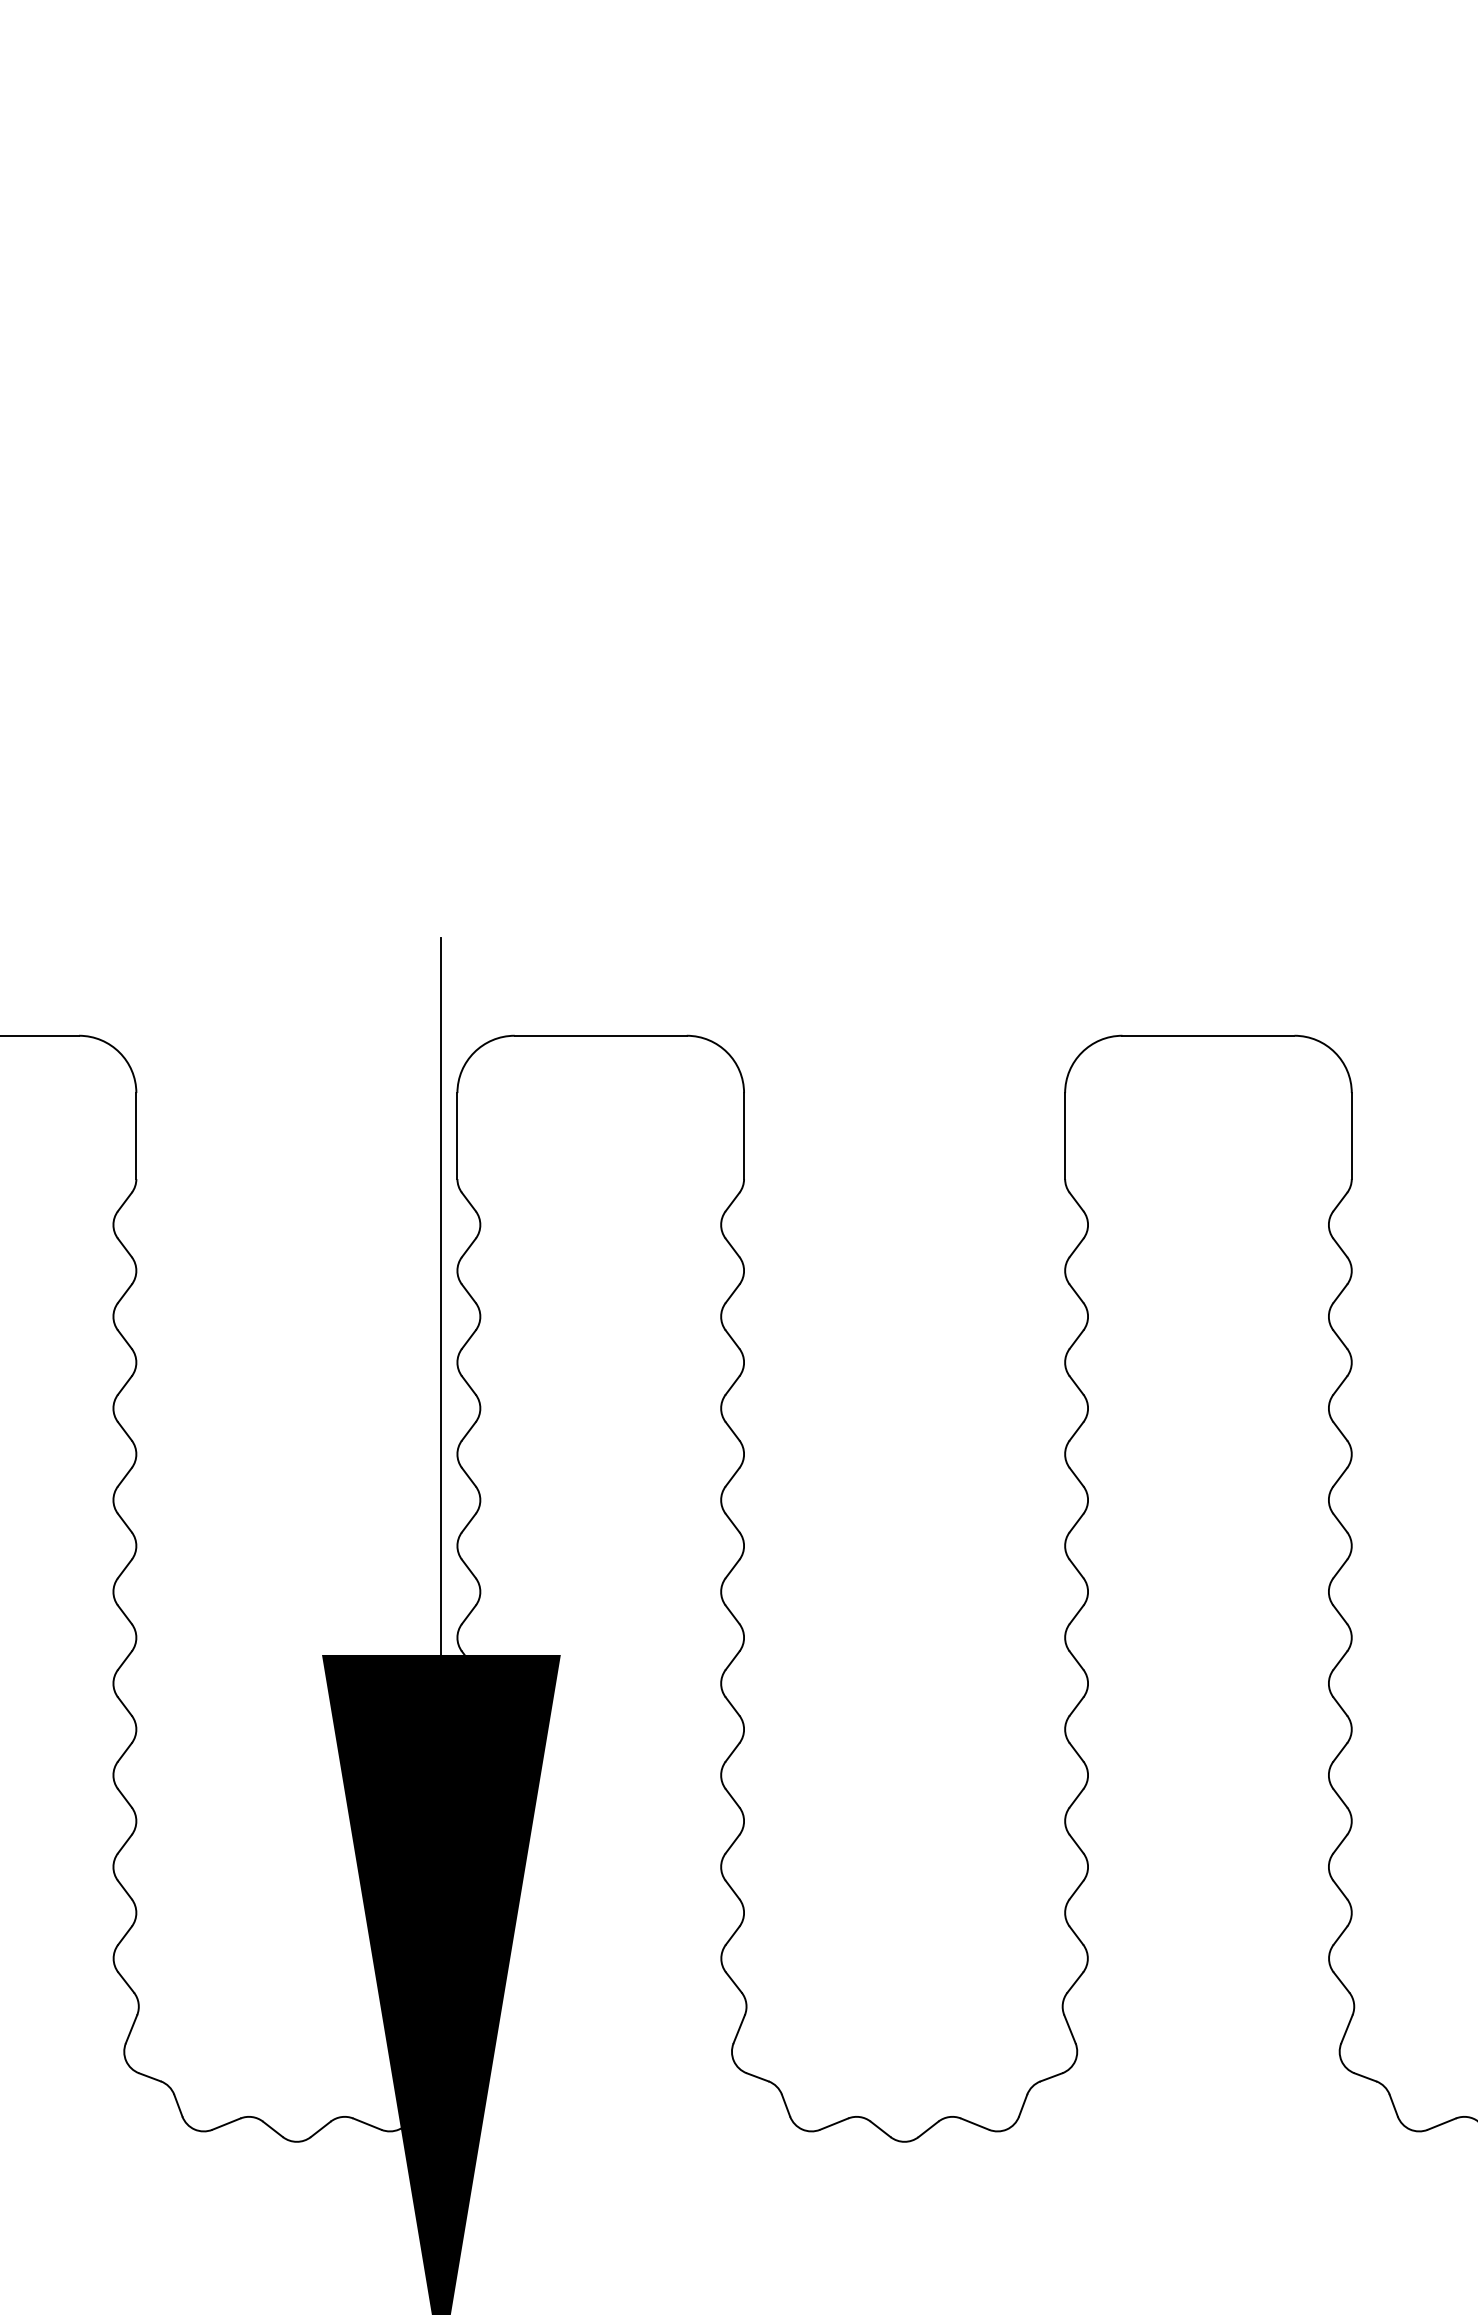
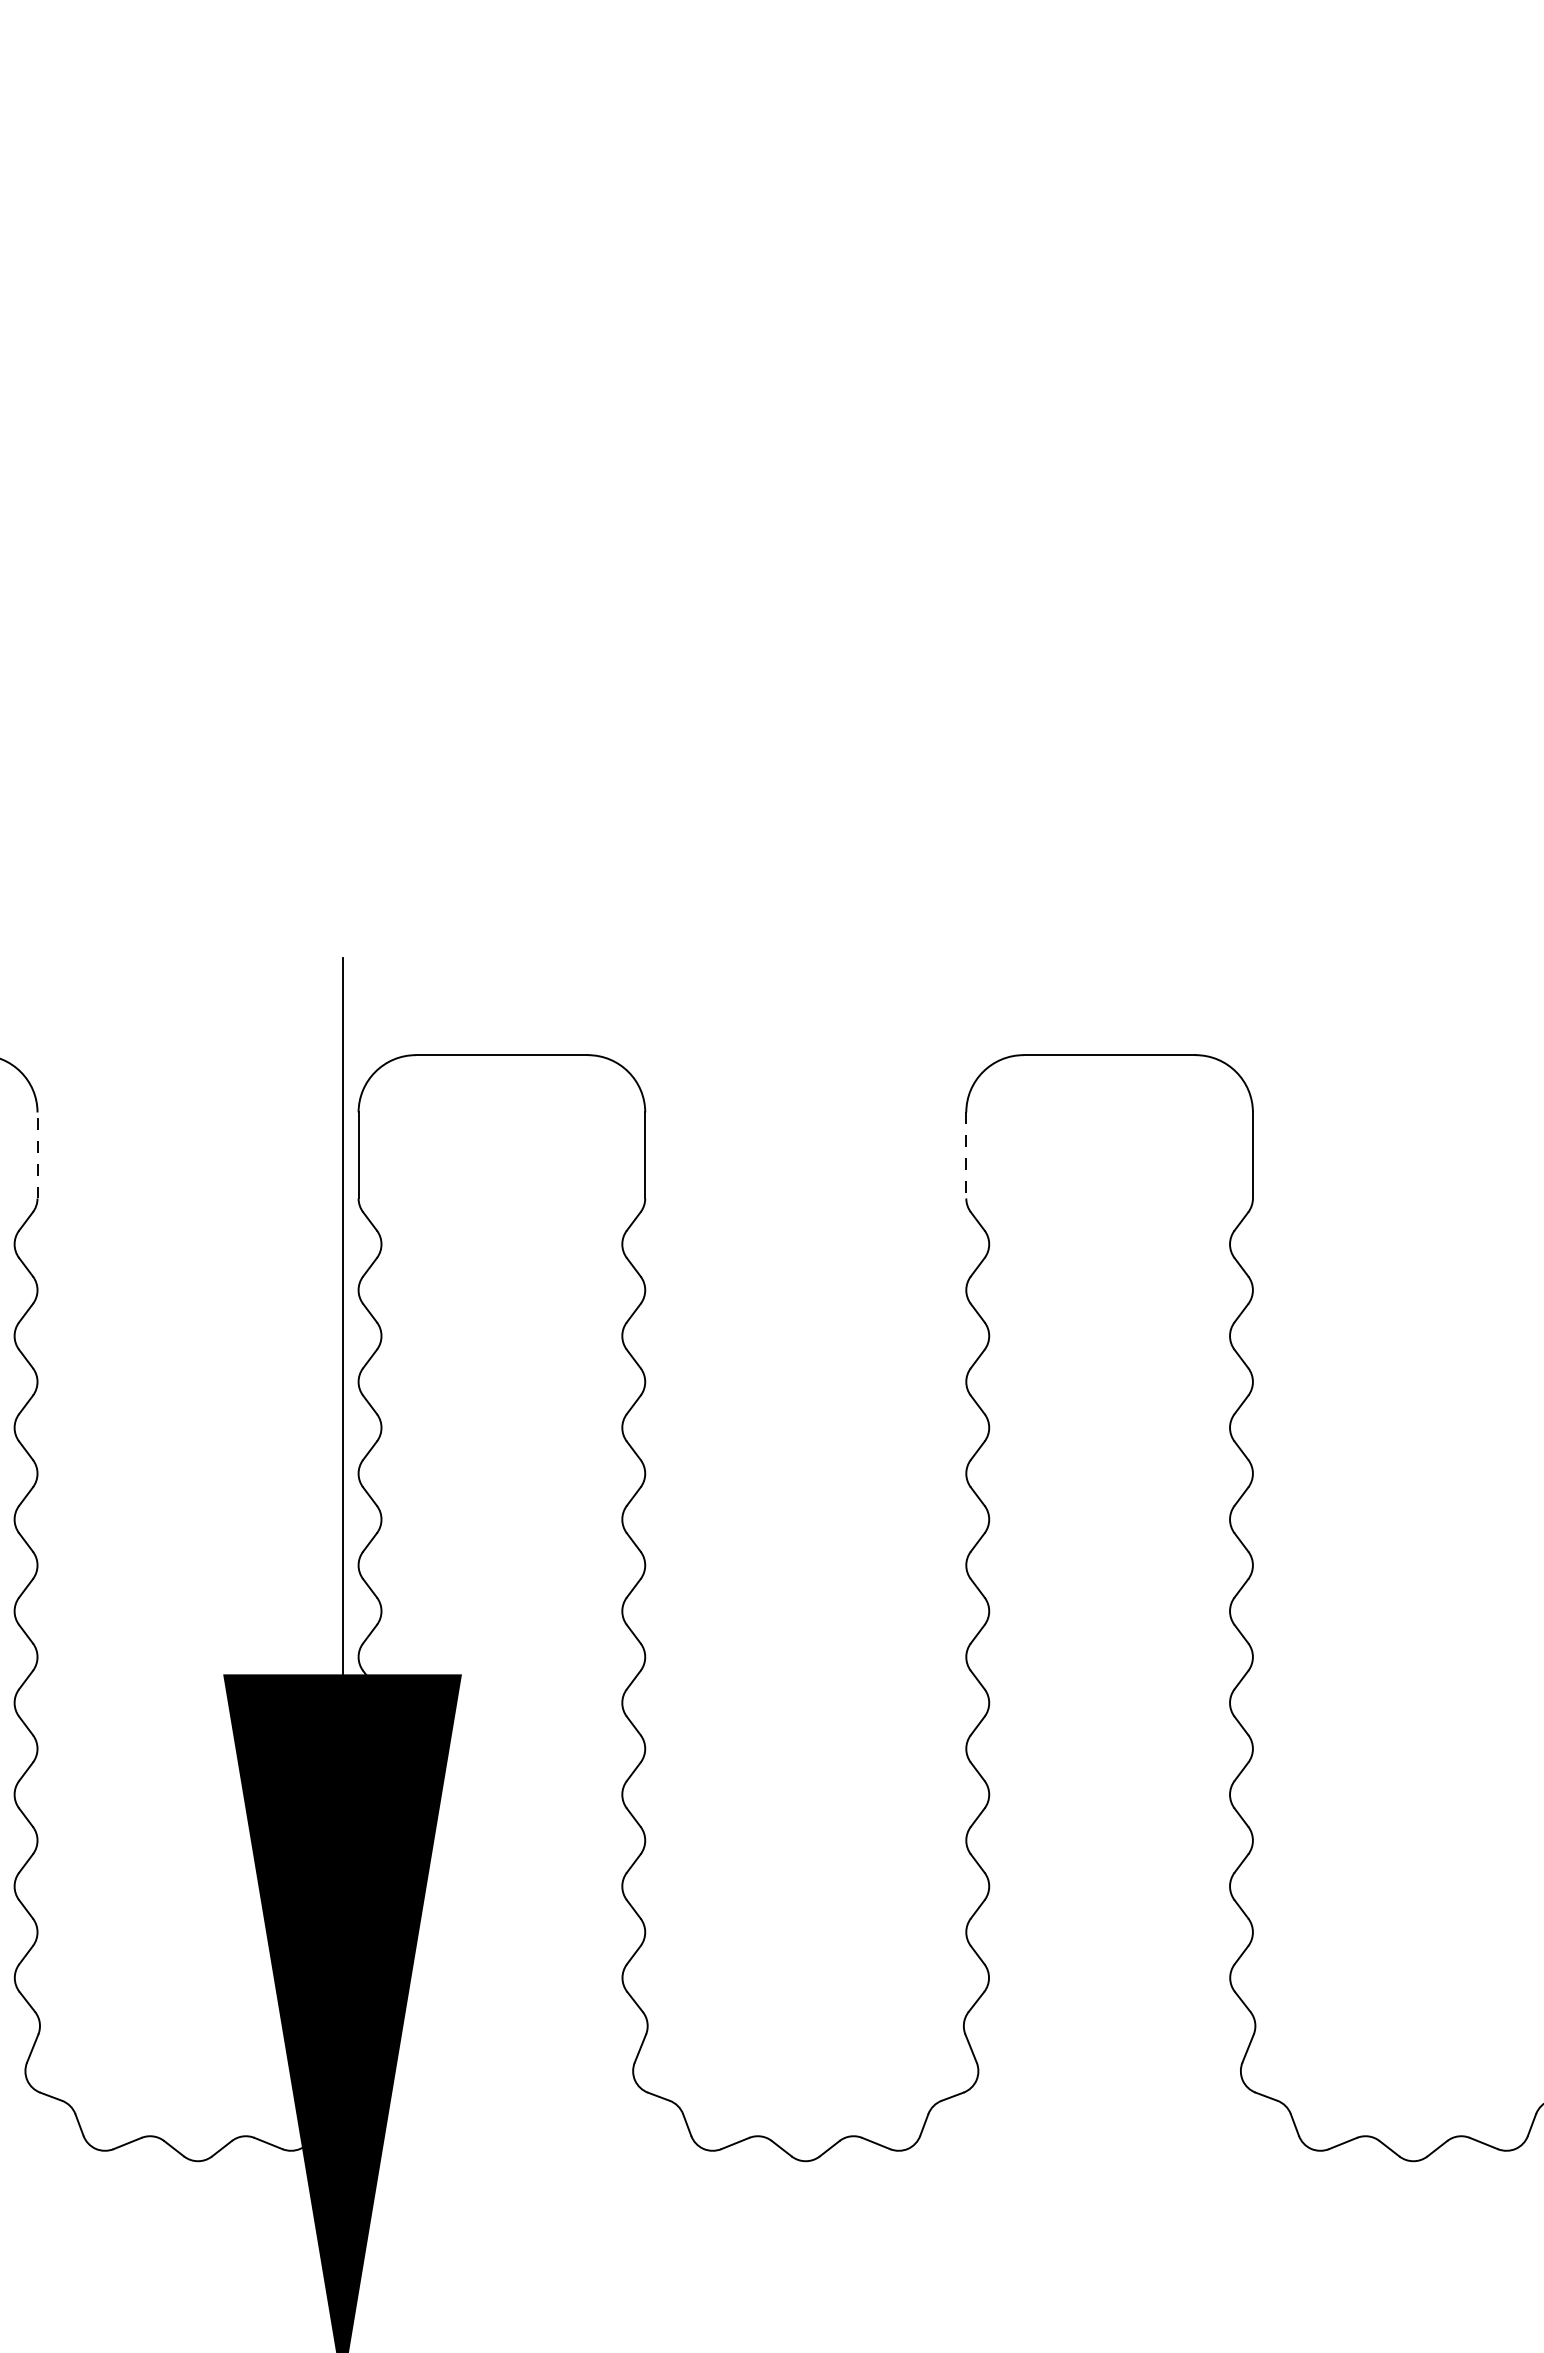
line: (136, 1136) -> (37, 1155), solid -> dashed
line: (1065, 1136) -> (966, 1155), solid -> dashed

